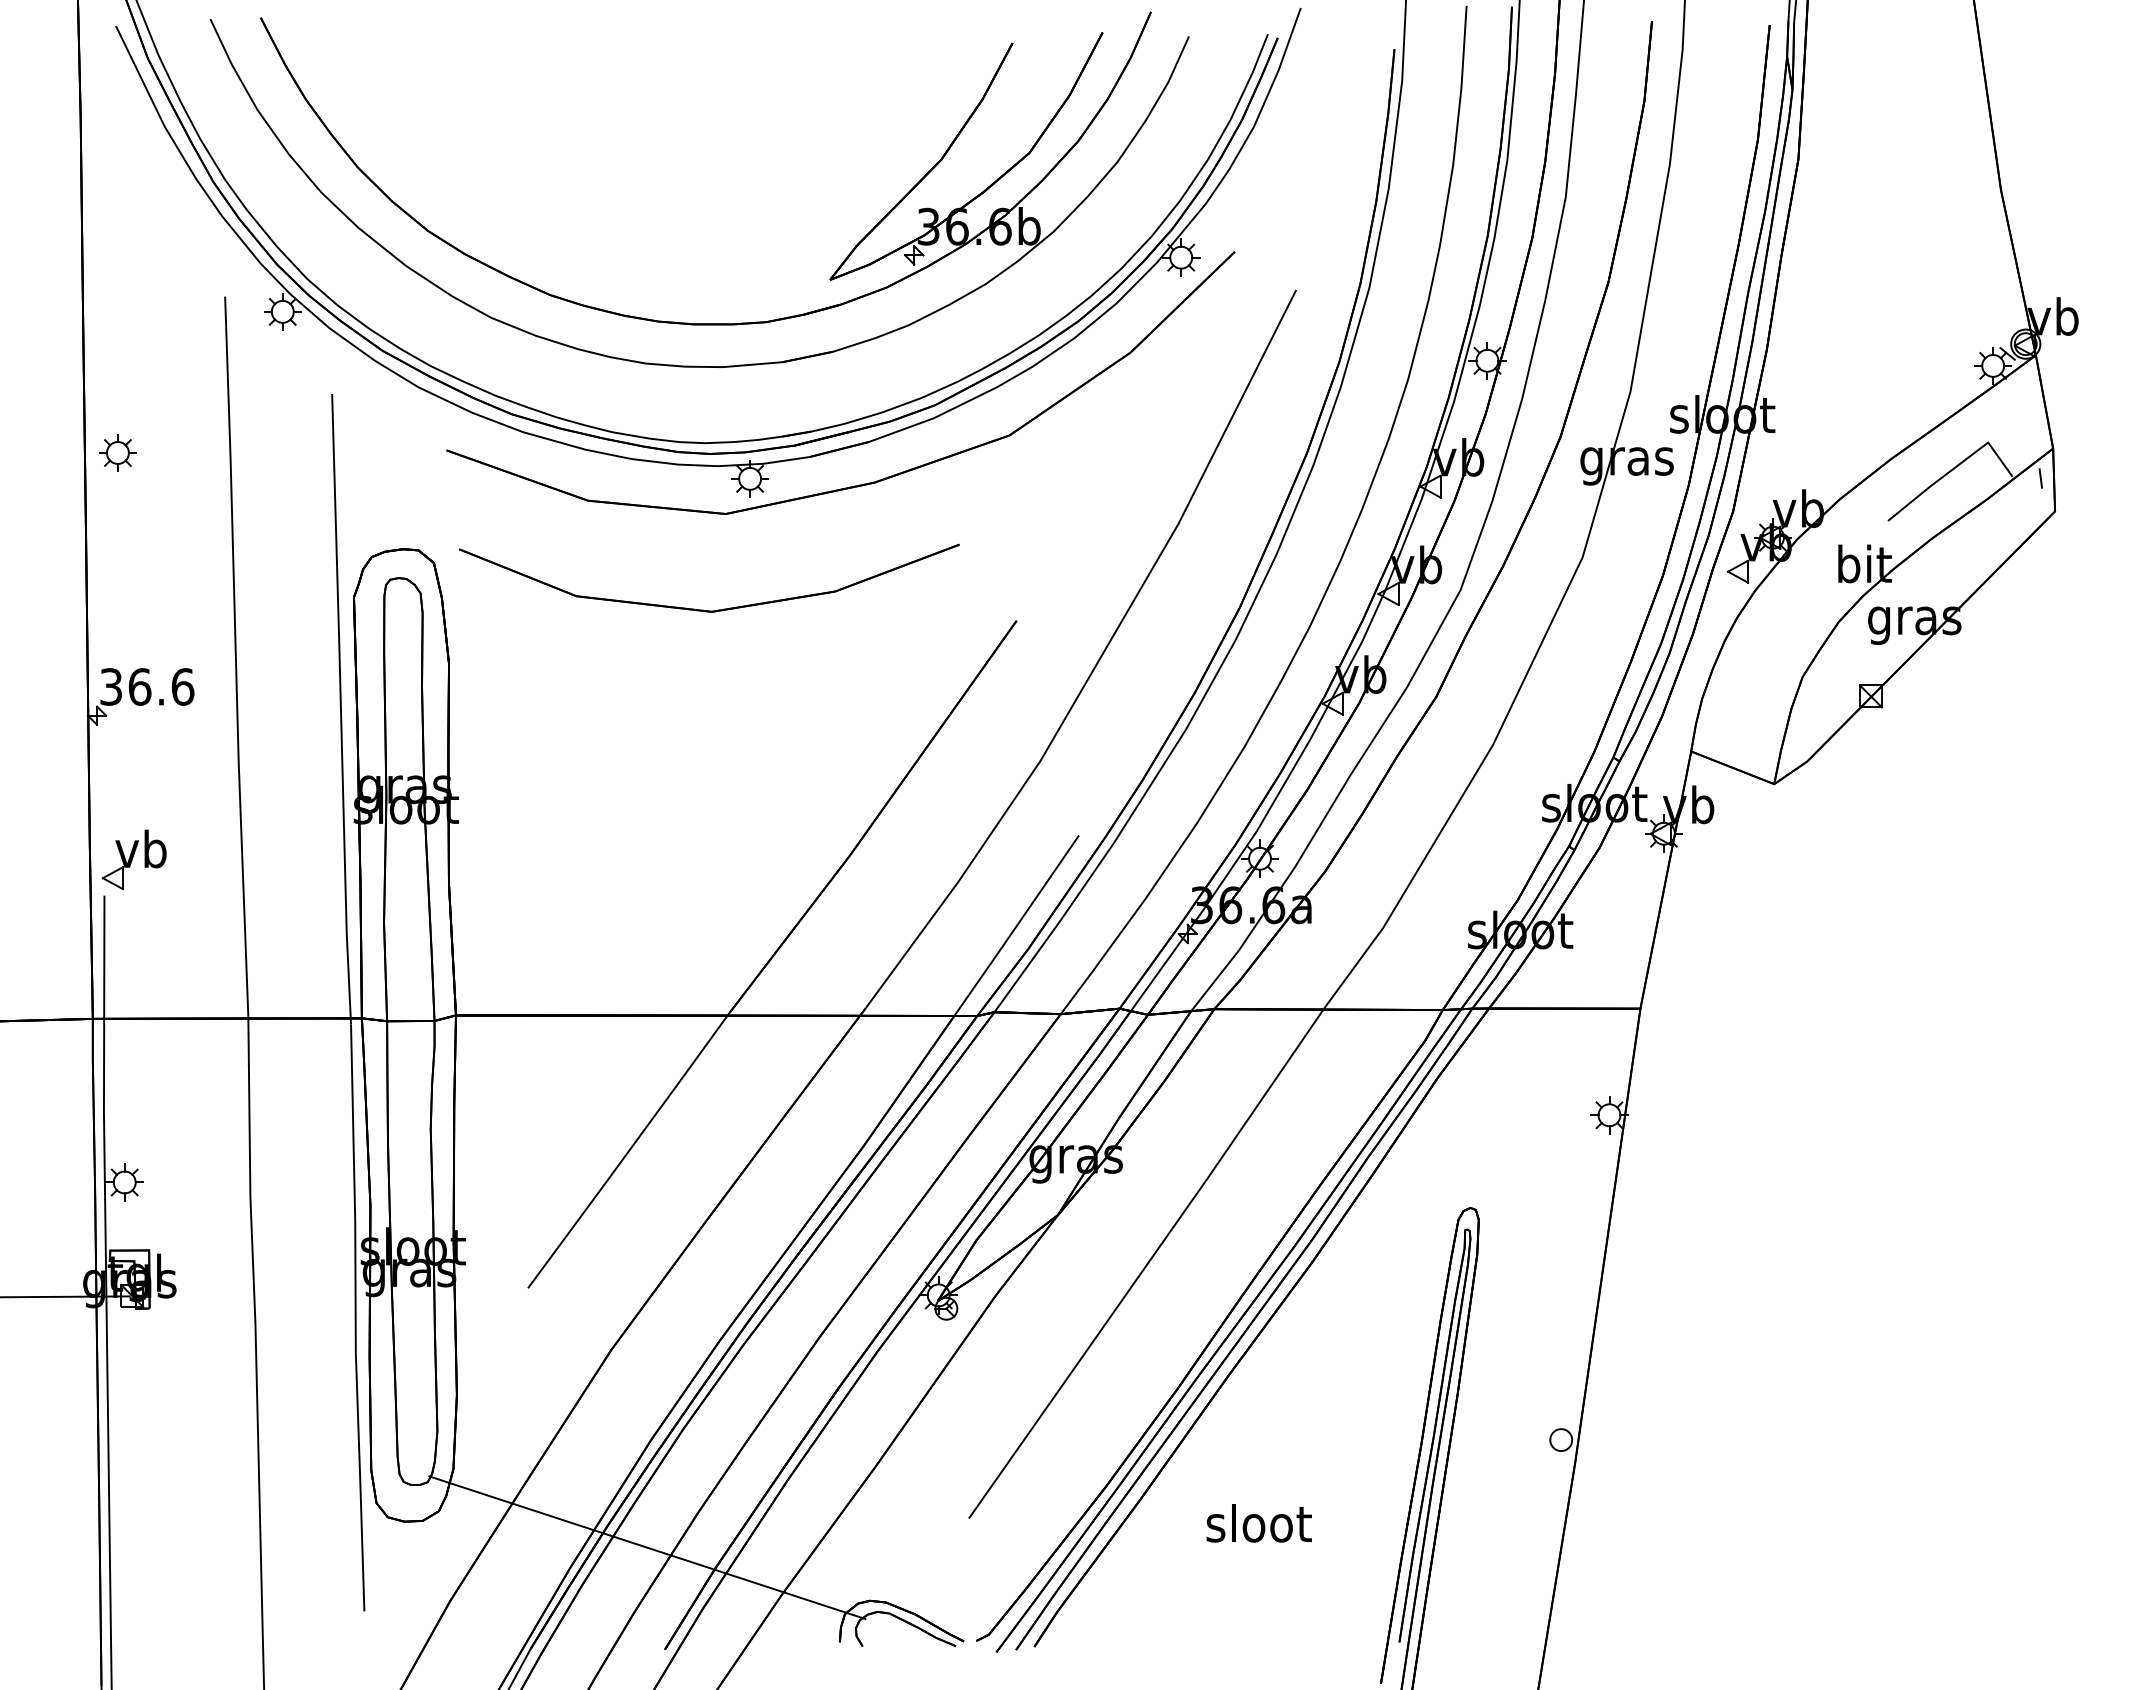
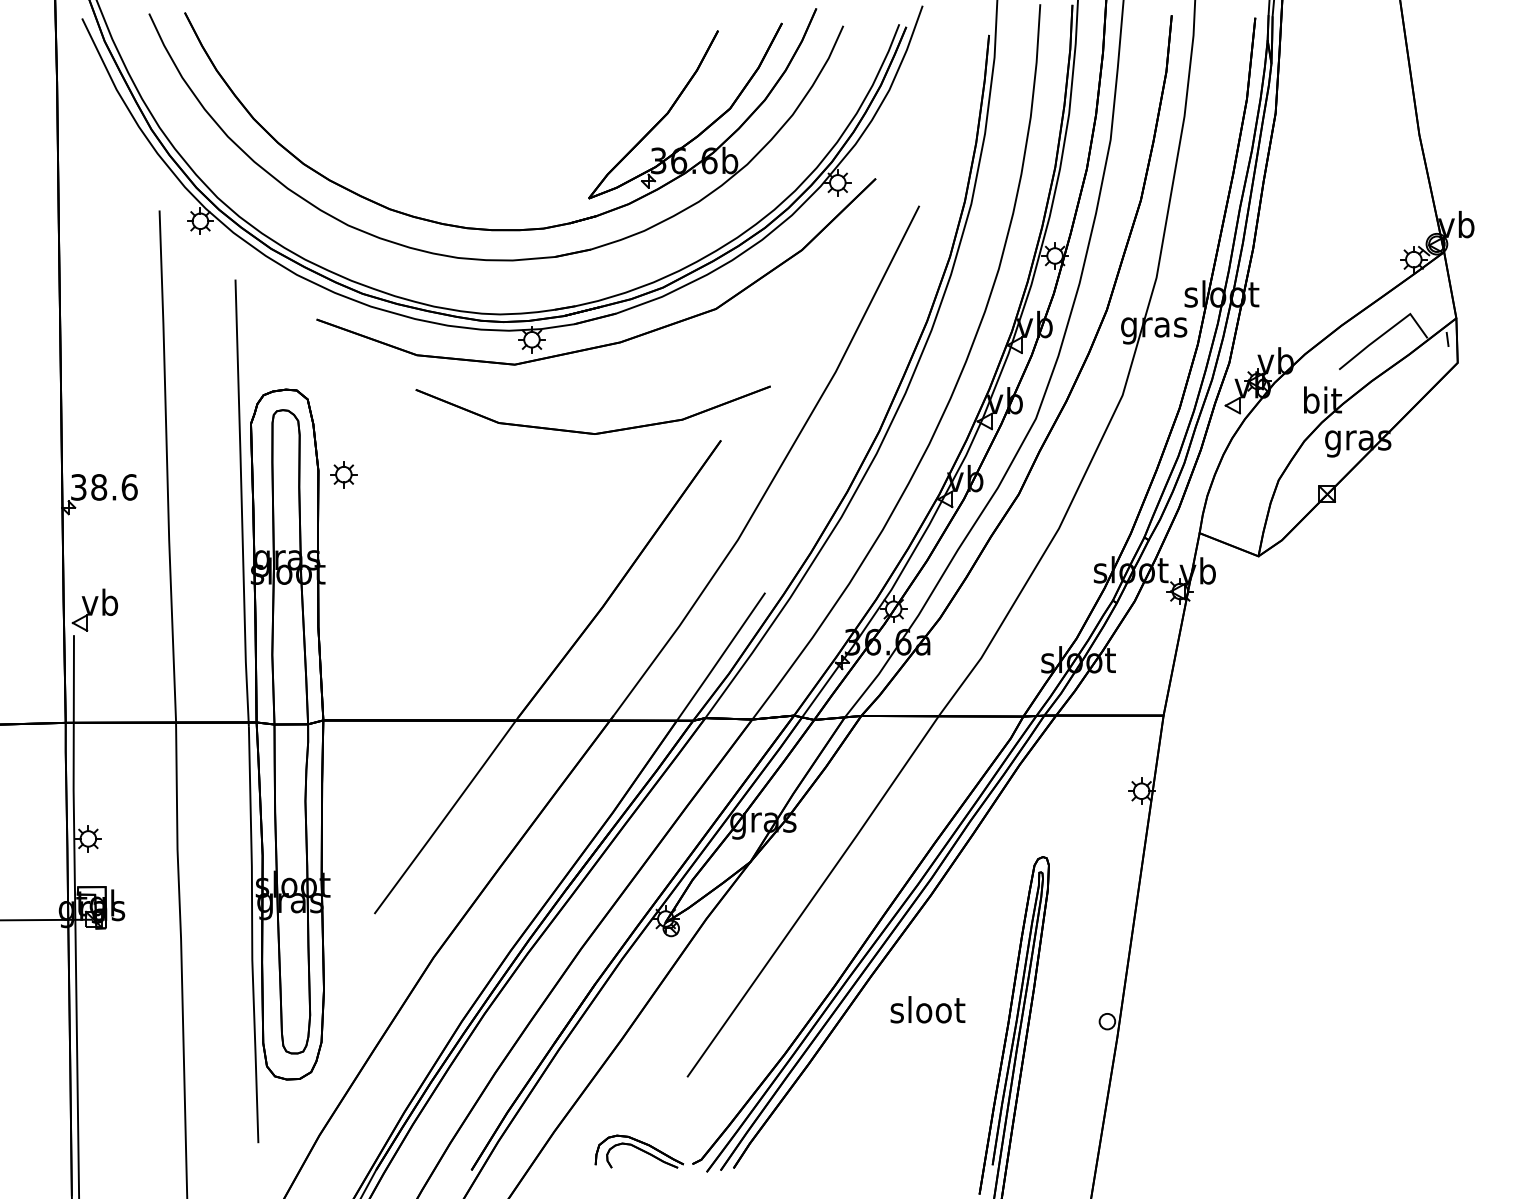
part: (117, 452) -> (343, 474), moved
part: (703, 609) -> (589, 432), moved
text: (139, 686) -> (98, 487), 36.6 -> 38.6
text: (1258, 1523) -> (927, 1009), moved
line: (647, 1547) -> (459, 1097), removed

